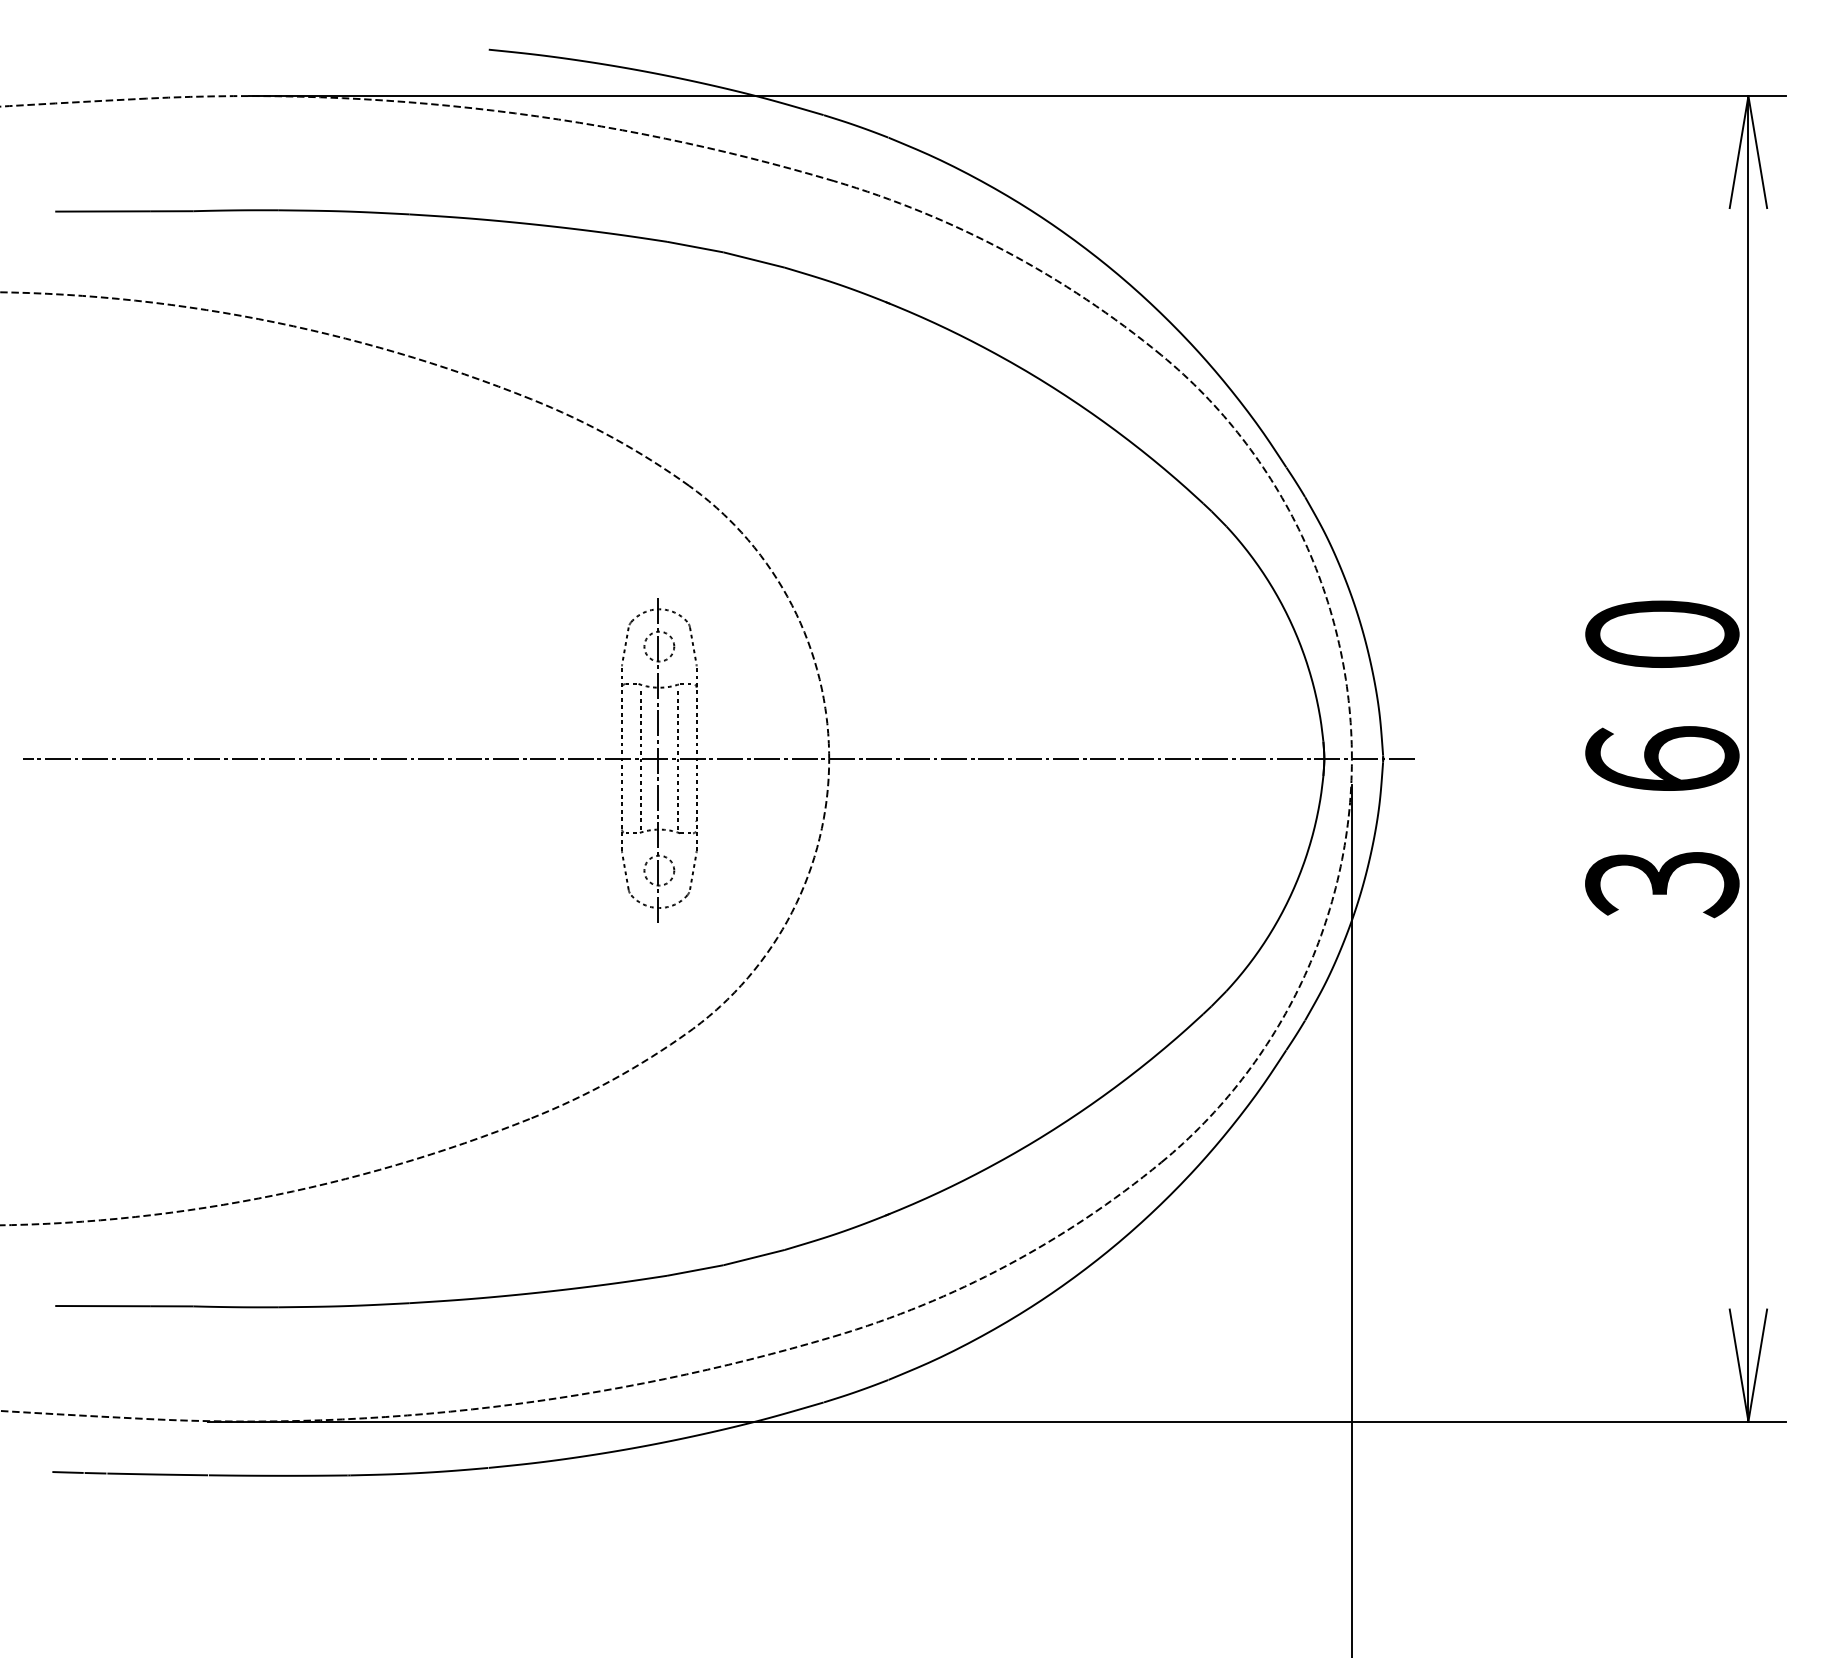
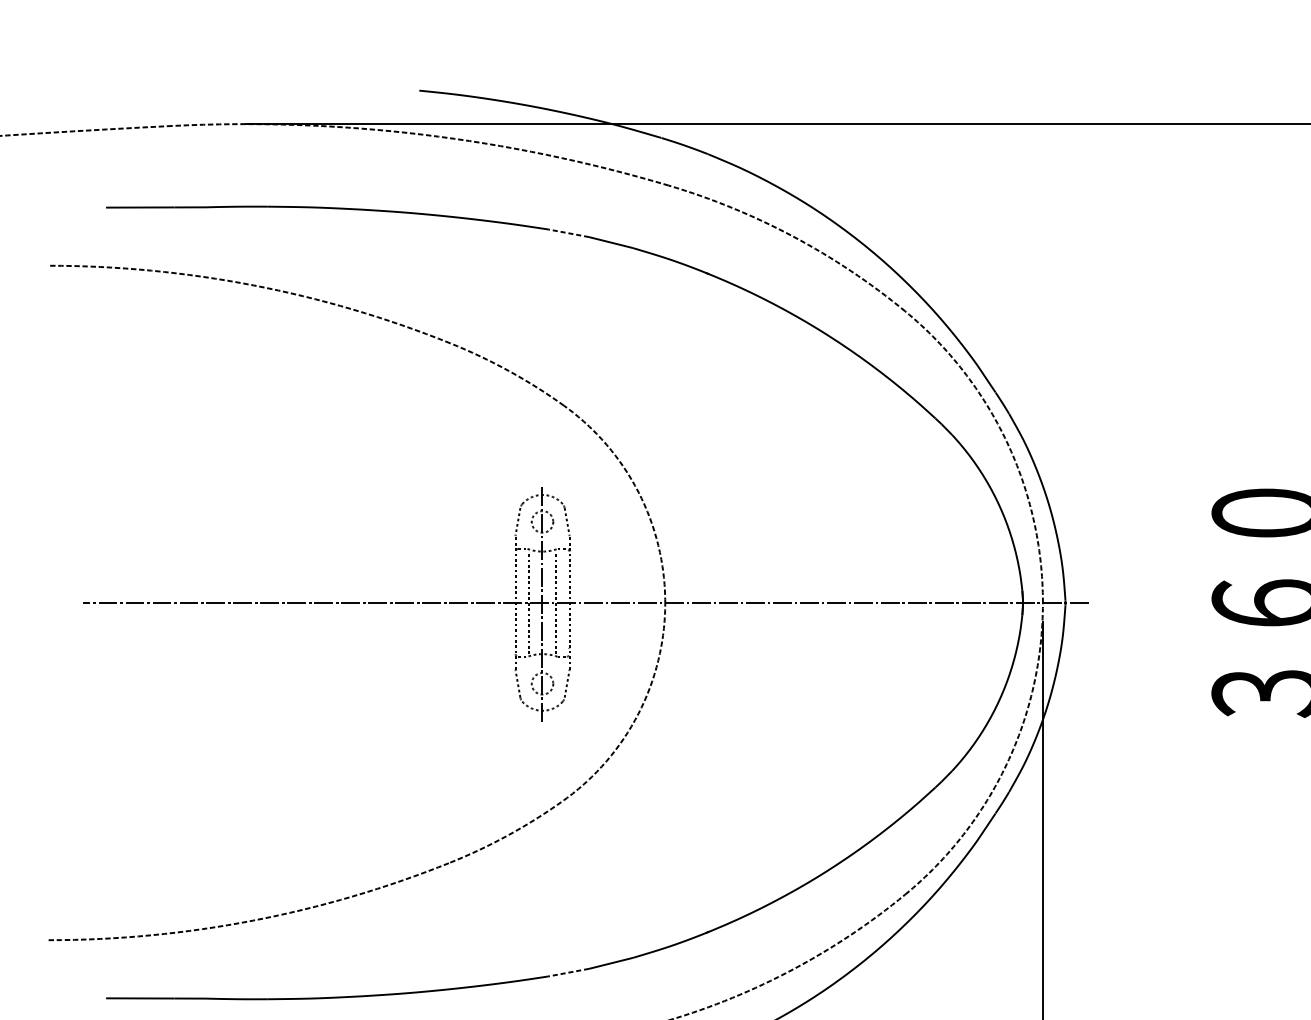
line: (695, 247) -> (568, 233), solid -> dashed
line: (695, 1270) -> (568, 972), solid -> dashed

